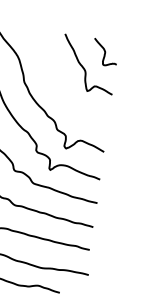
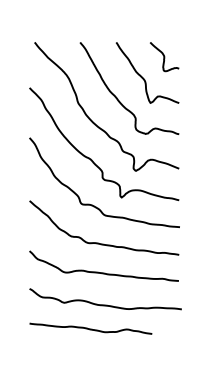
curve: (59, 82) -> (117, 97), added

